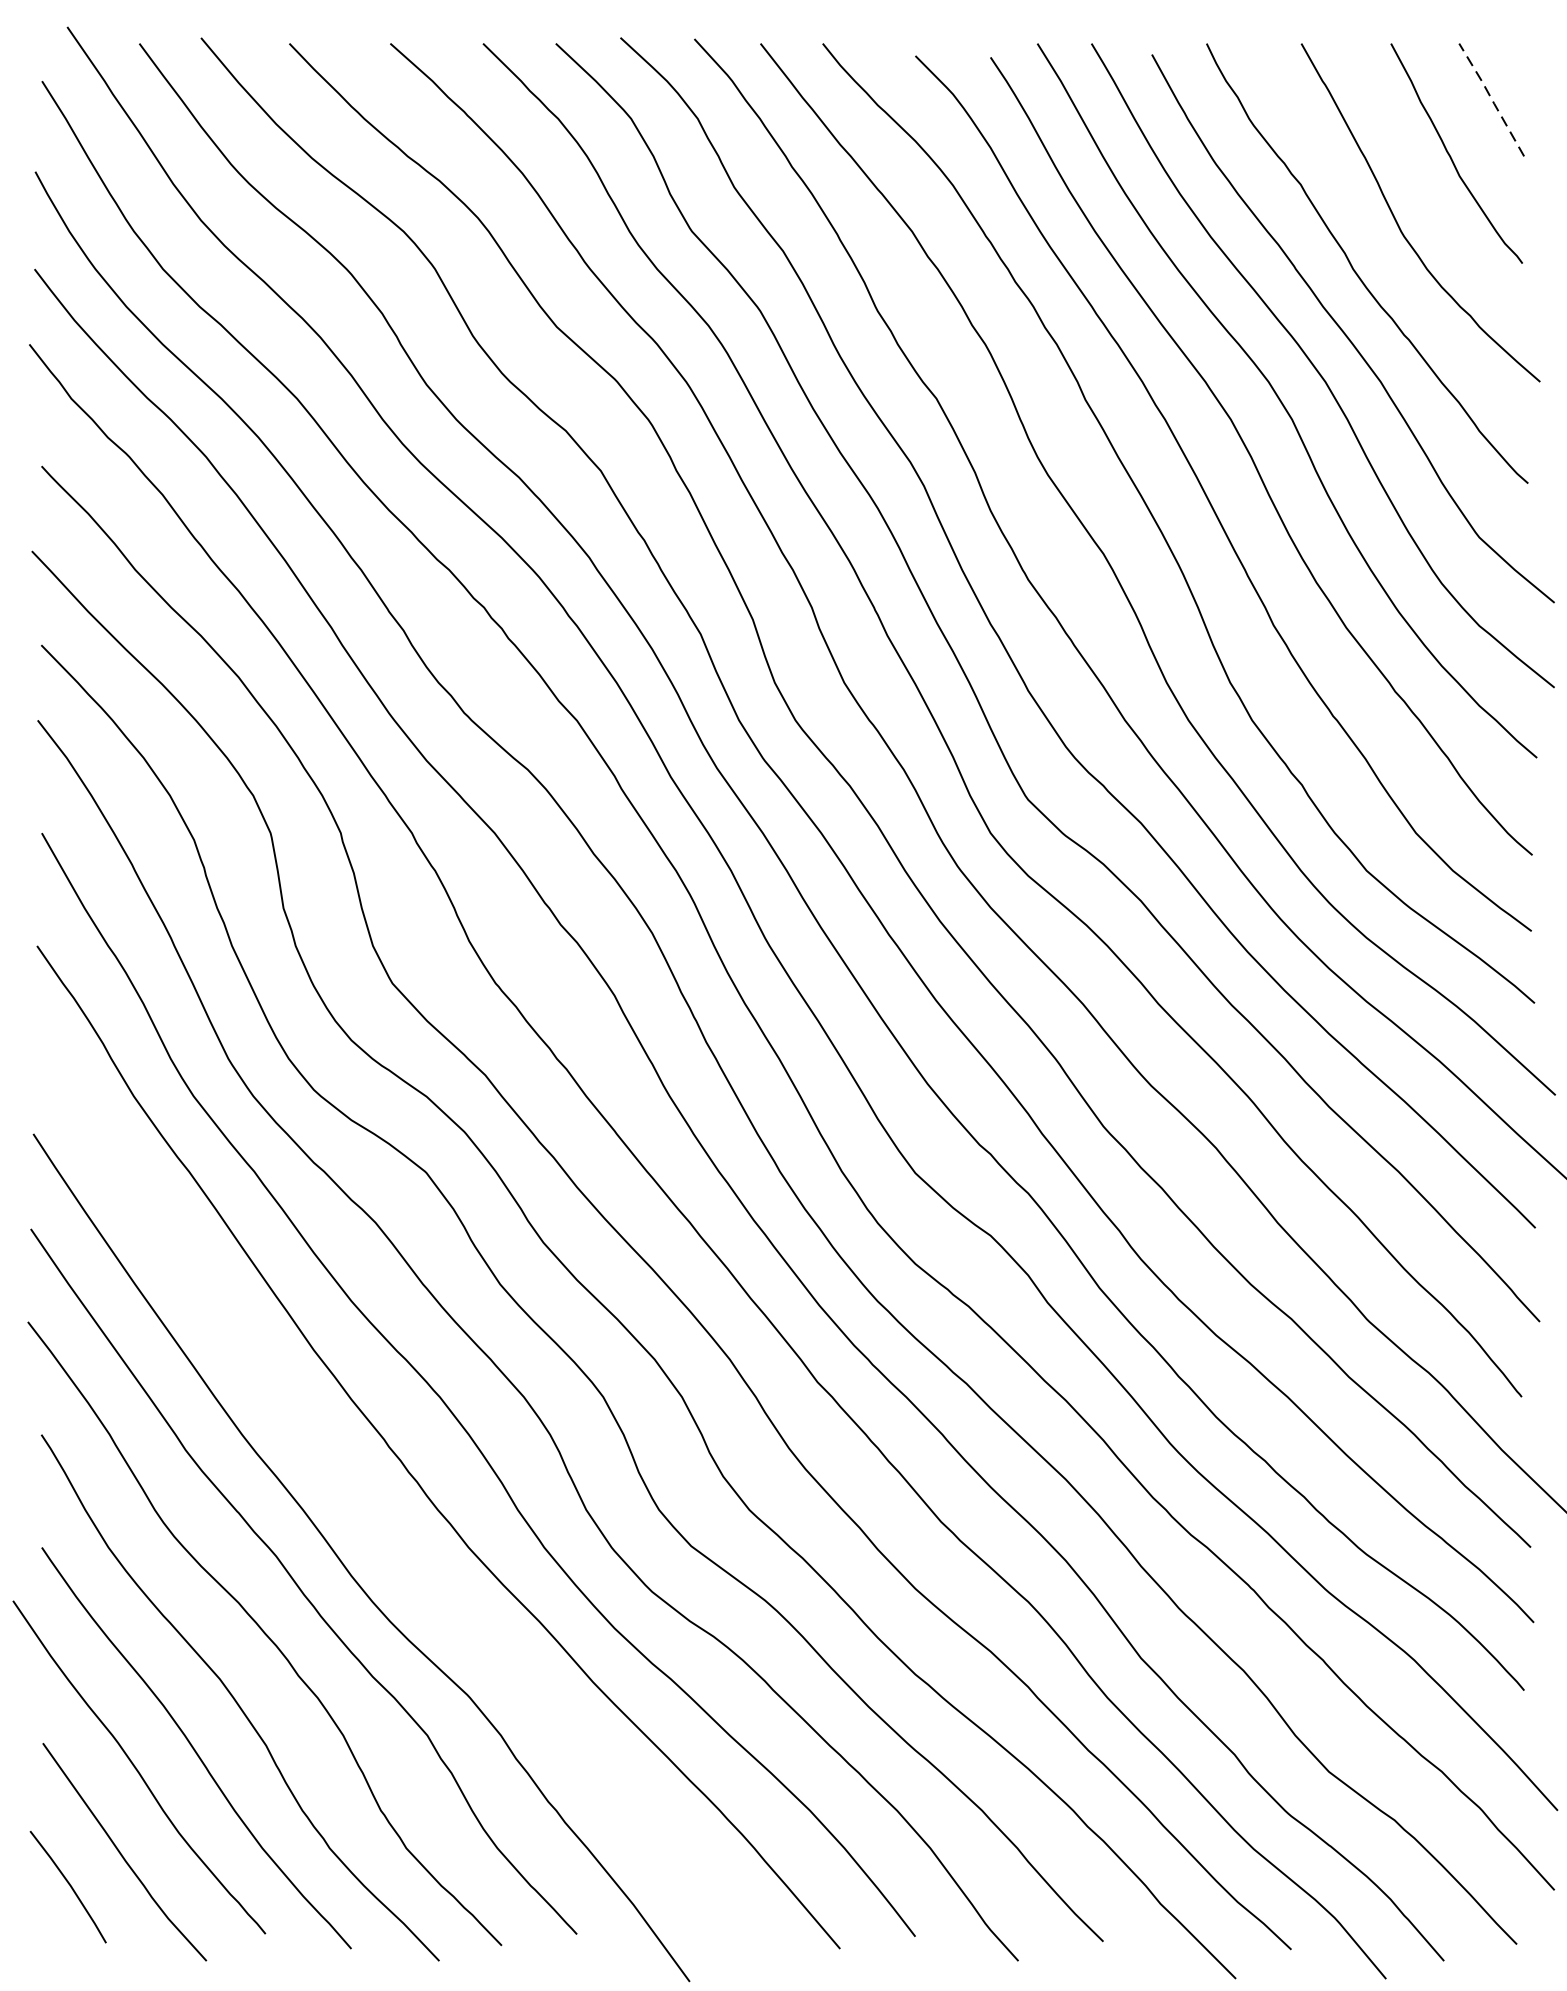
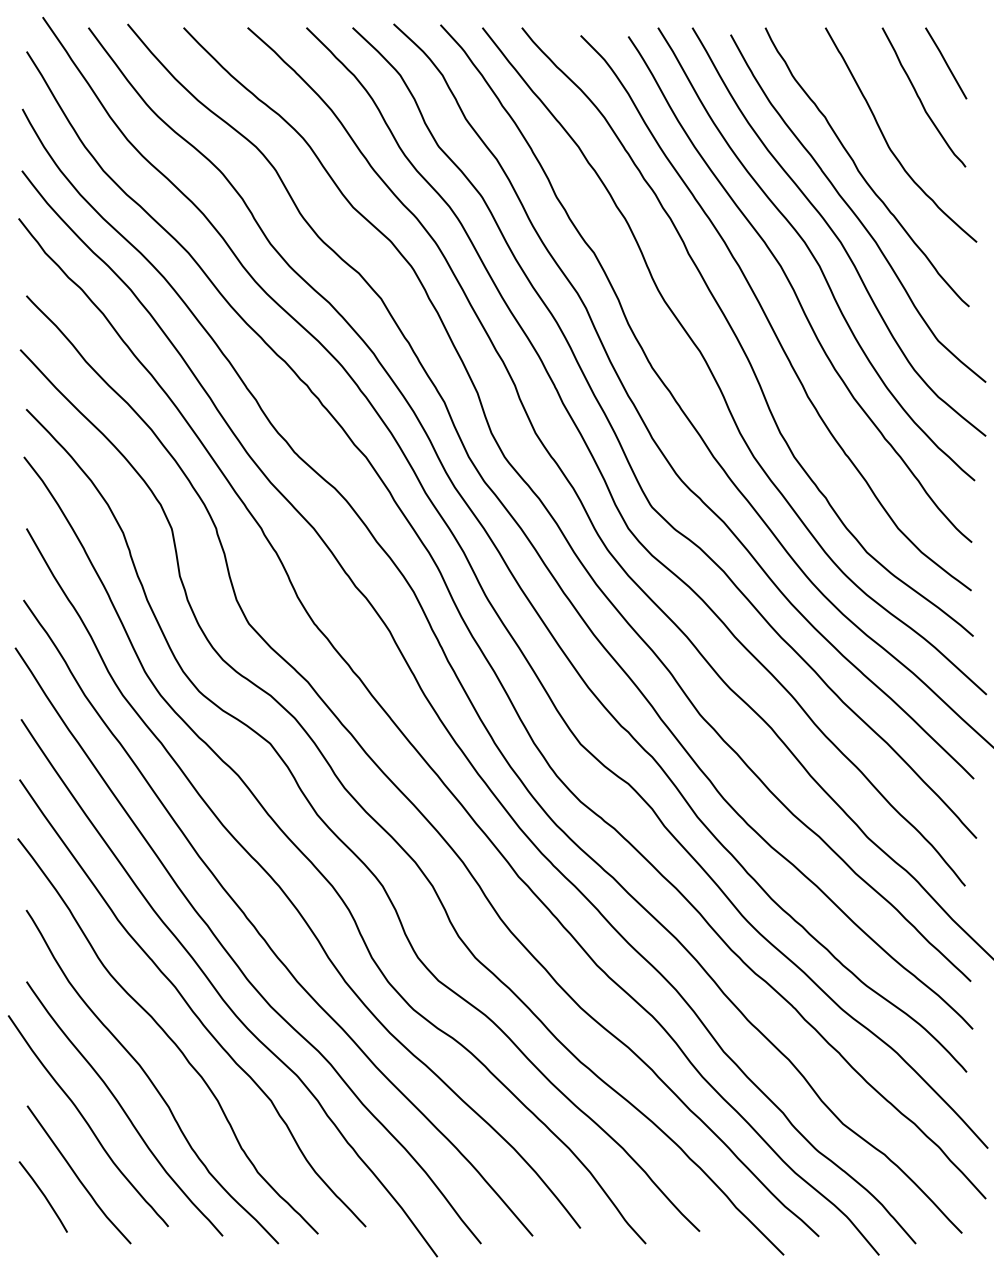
line: (1492, 99) -> (946, 63), dashed -> solid
curve: (368, 1511) -> (233, 958), added

